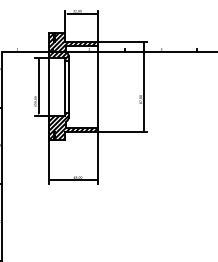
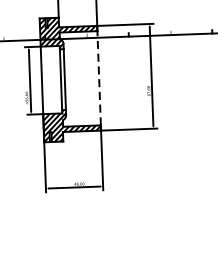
line: (98, 86) -> (99, 77), solid -> dashed

